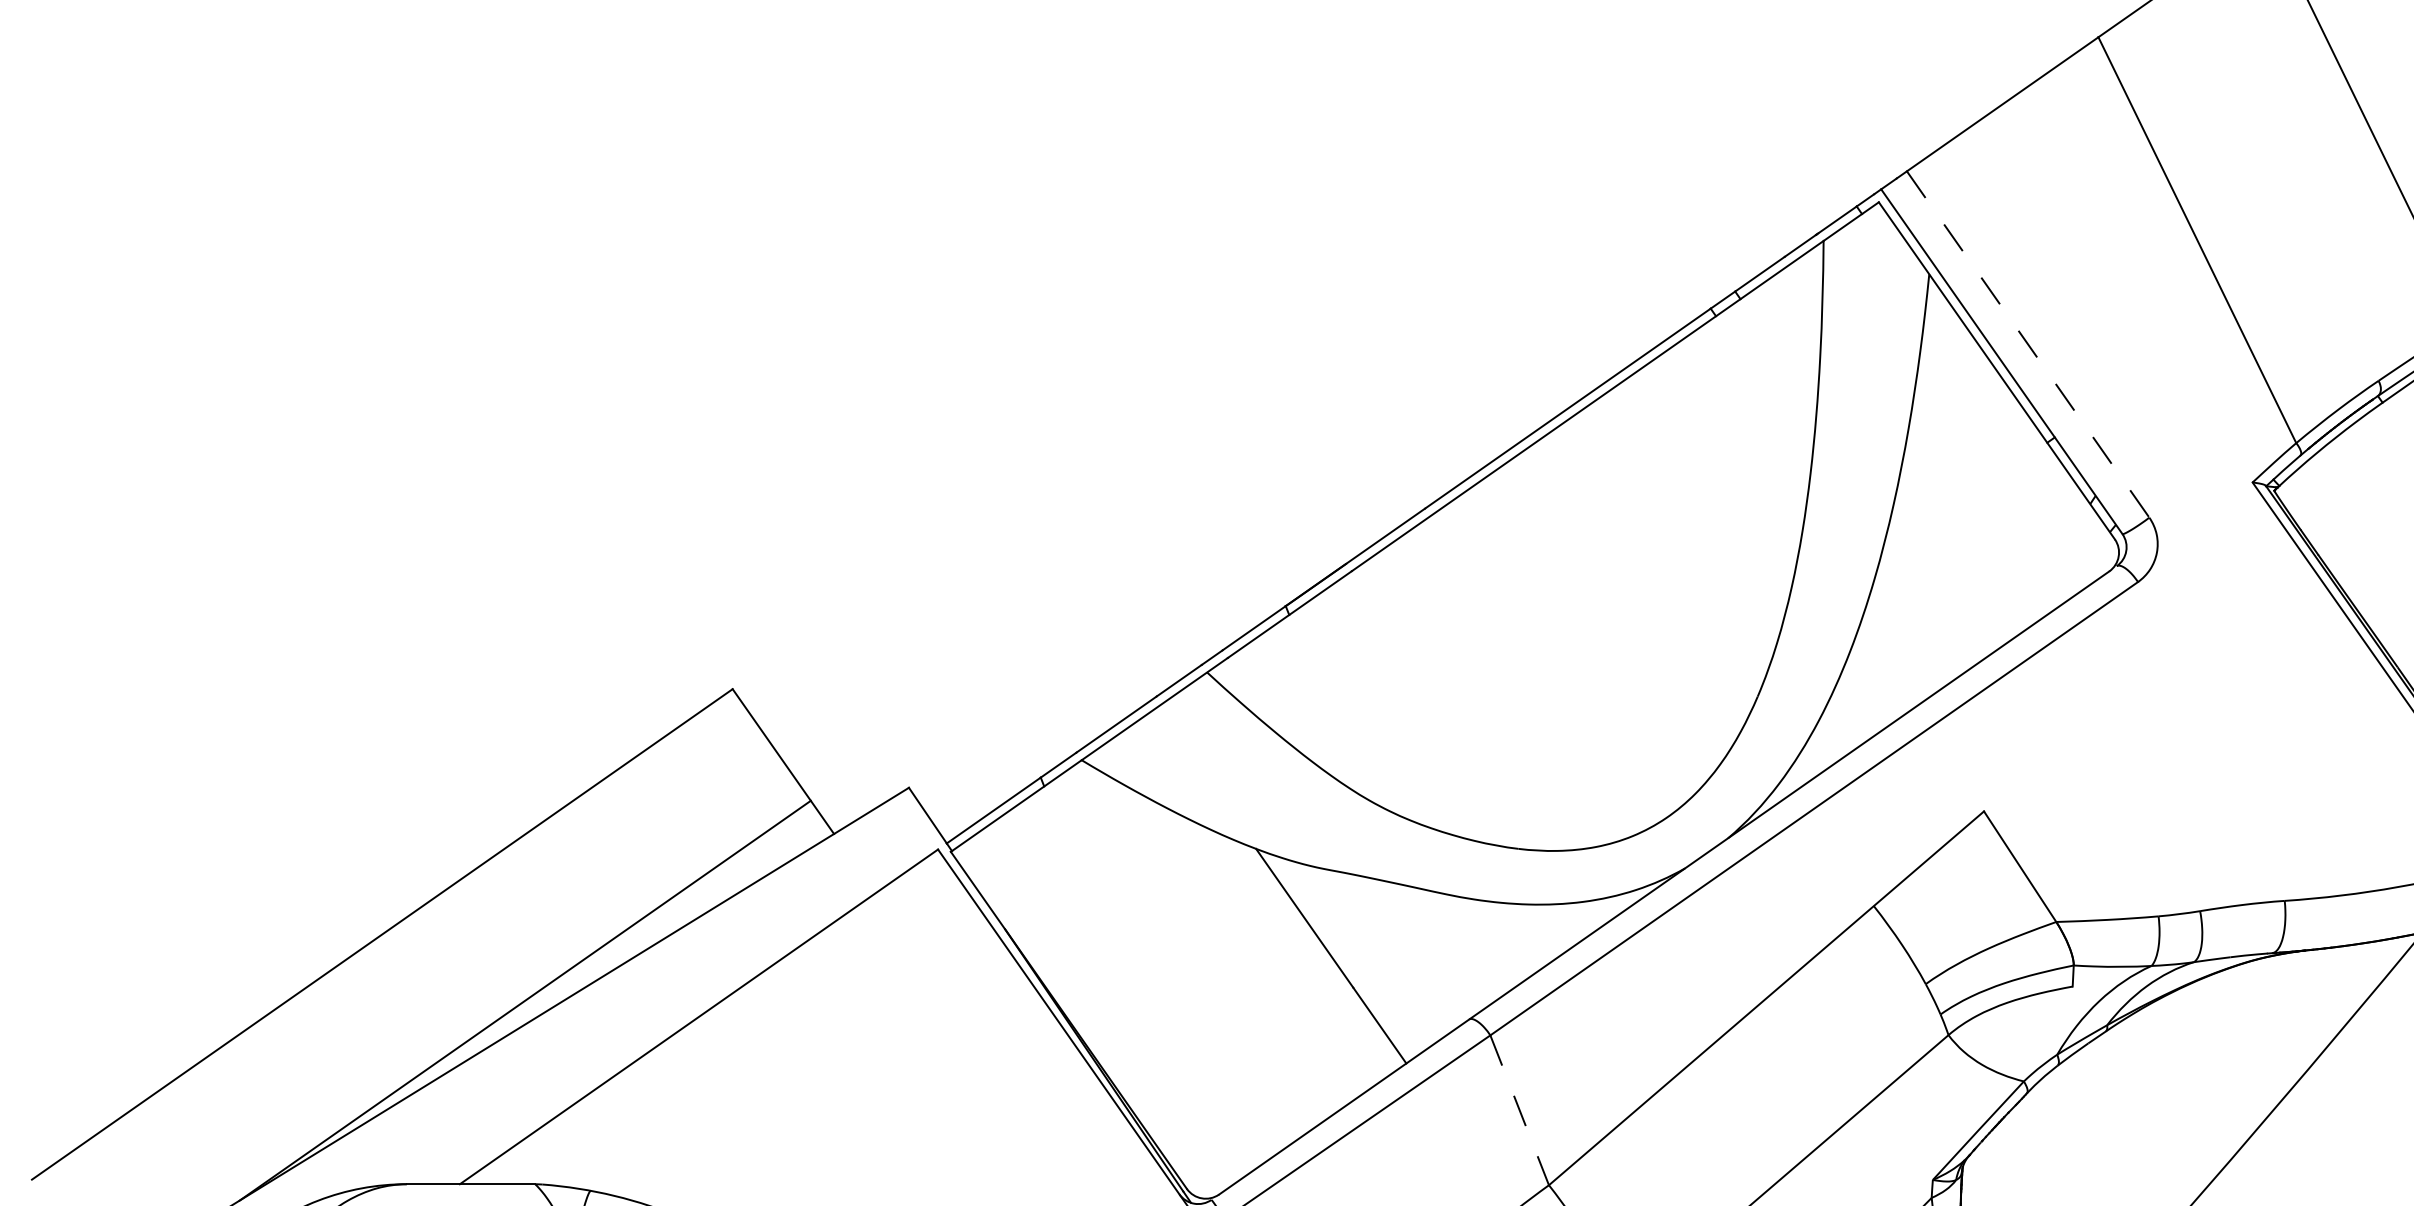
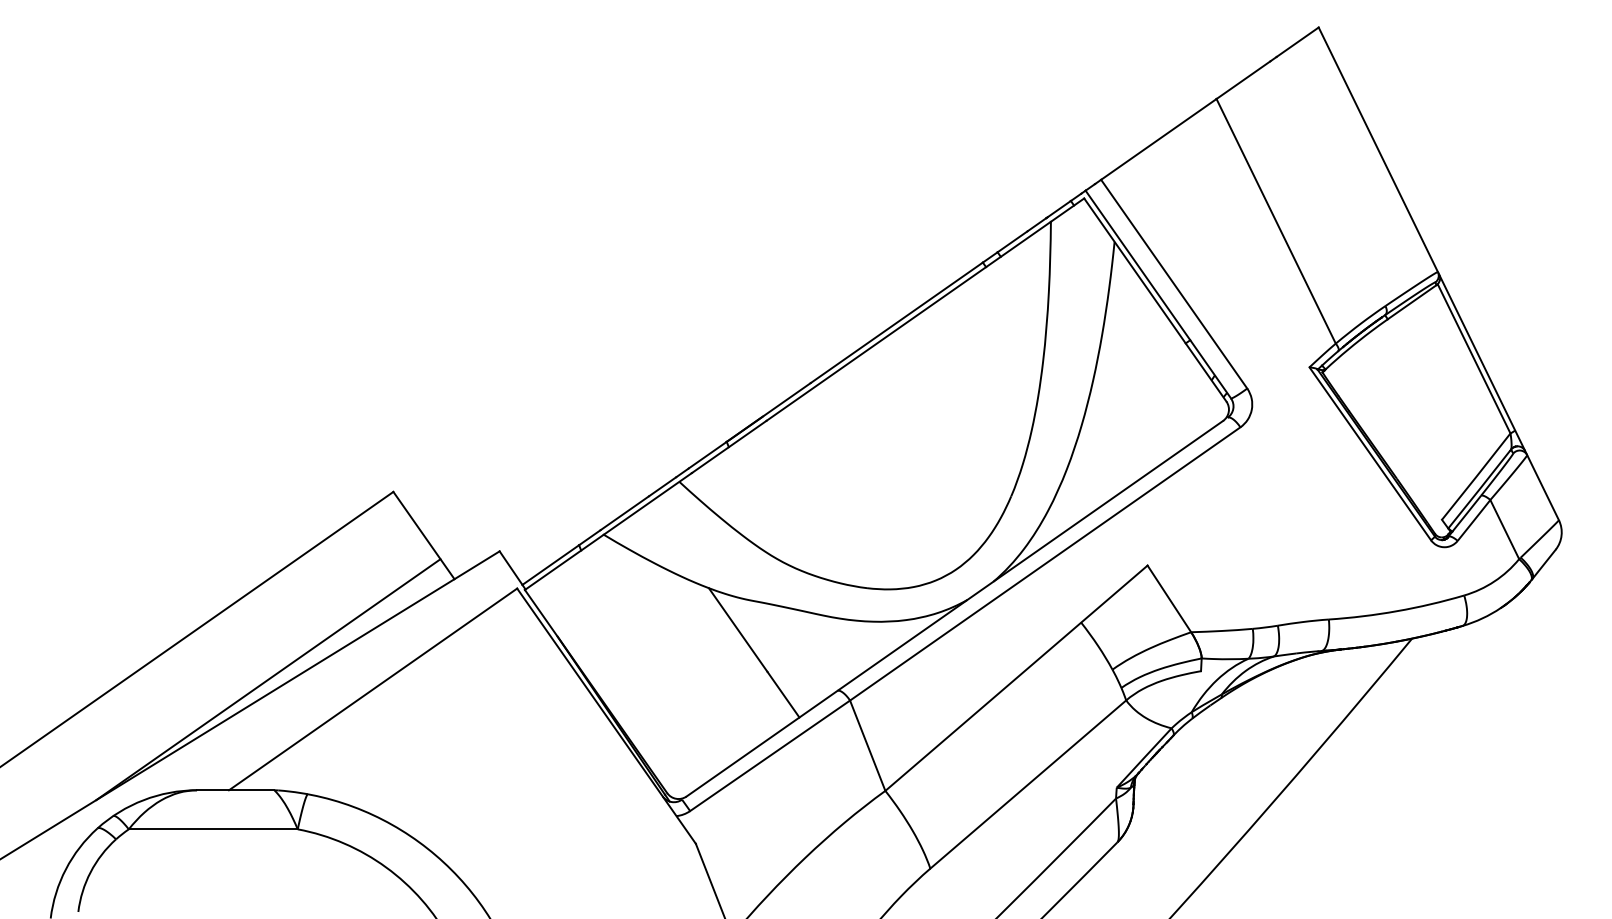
line: (2028, 345) -> (1174, 284), dashed -> solid
line: (1519, 1111) -> (867, 746), dashed -> solid

